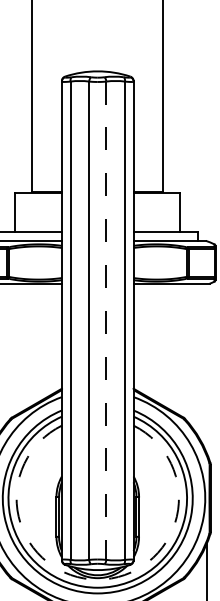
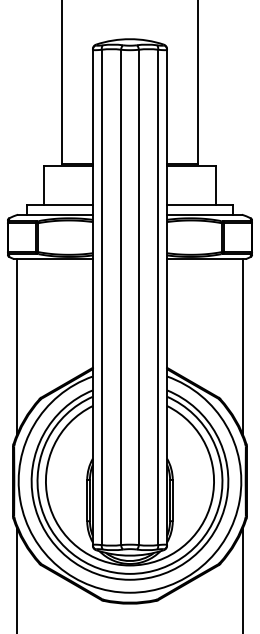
line: (105, 320) -> (138, 297), dashed -> solid
line: (206, 368) -> (242, 346), added
arc: (98, 579) -> (130, 565), dashed -> solid

